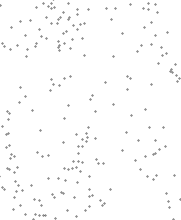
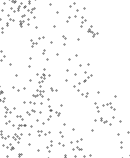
part: (60, 83) -> (37, 41), moved
part: (41, 153) -> (18, 88), size x1.67

